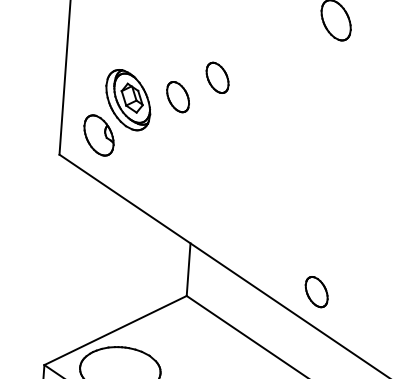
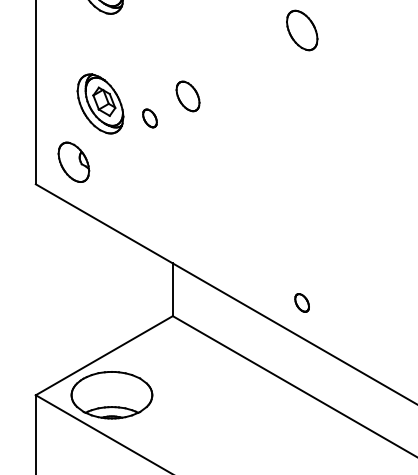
part: (177, 97) -> (149, 118), size x0.6
part: (128, 99) -> (100, 103), moved
part: (316, 291) -> (301, 302), size x0.6

